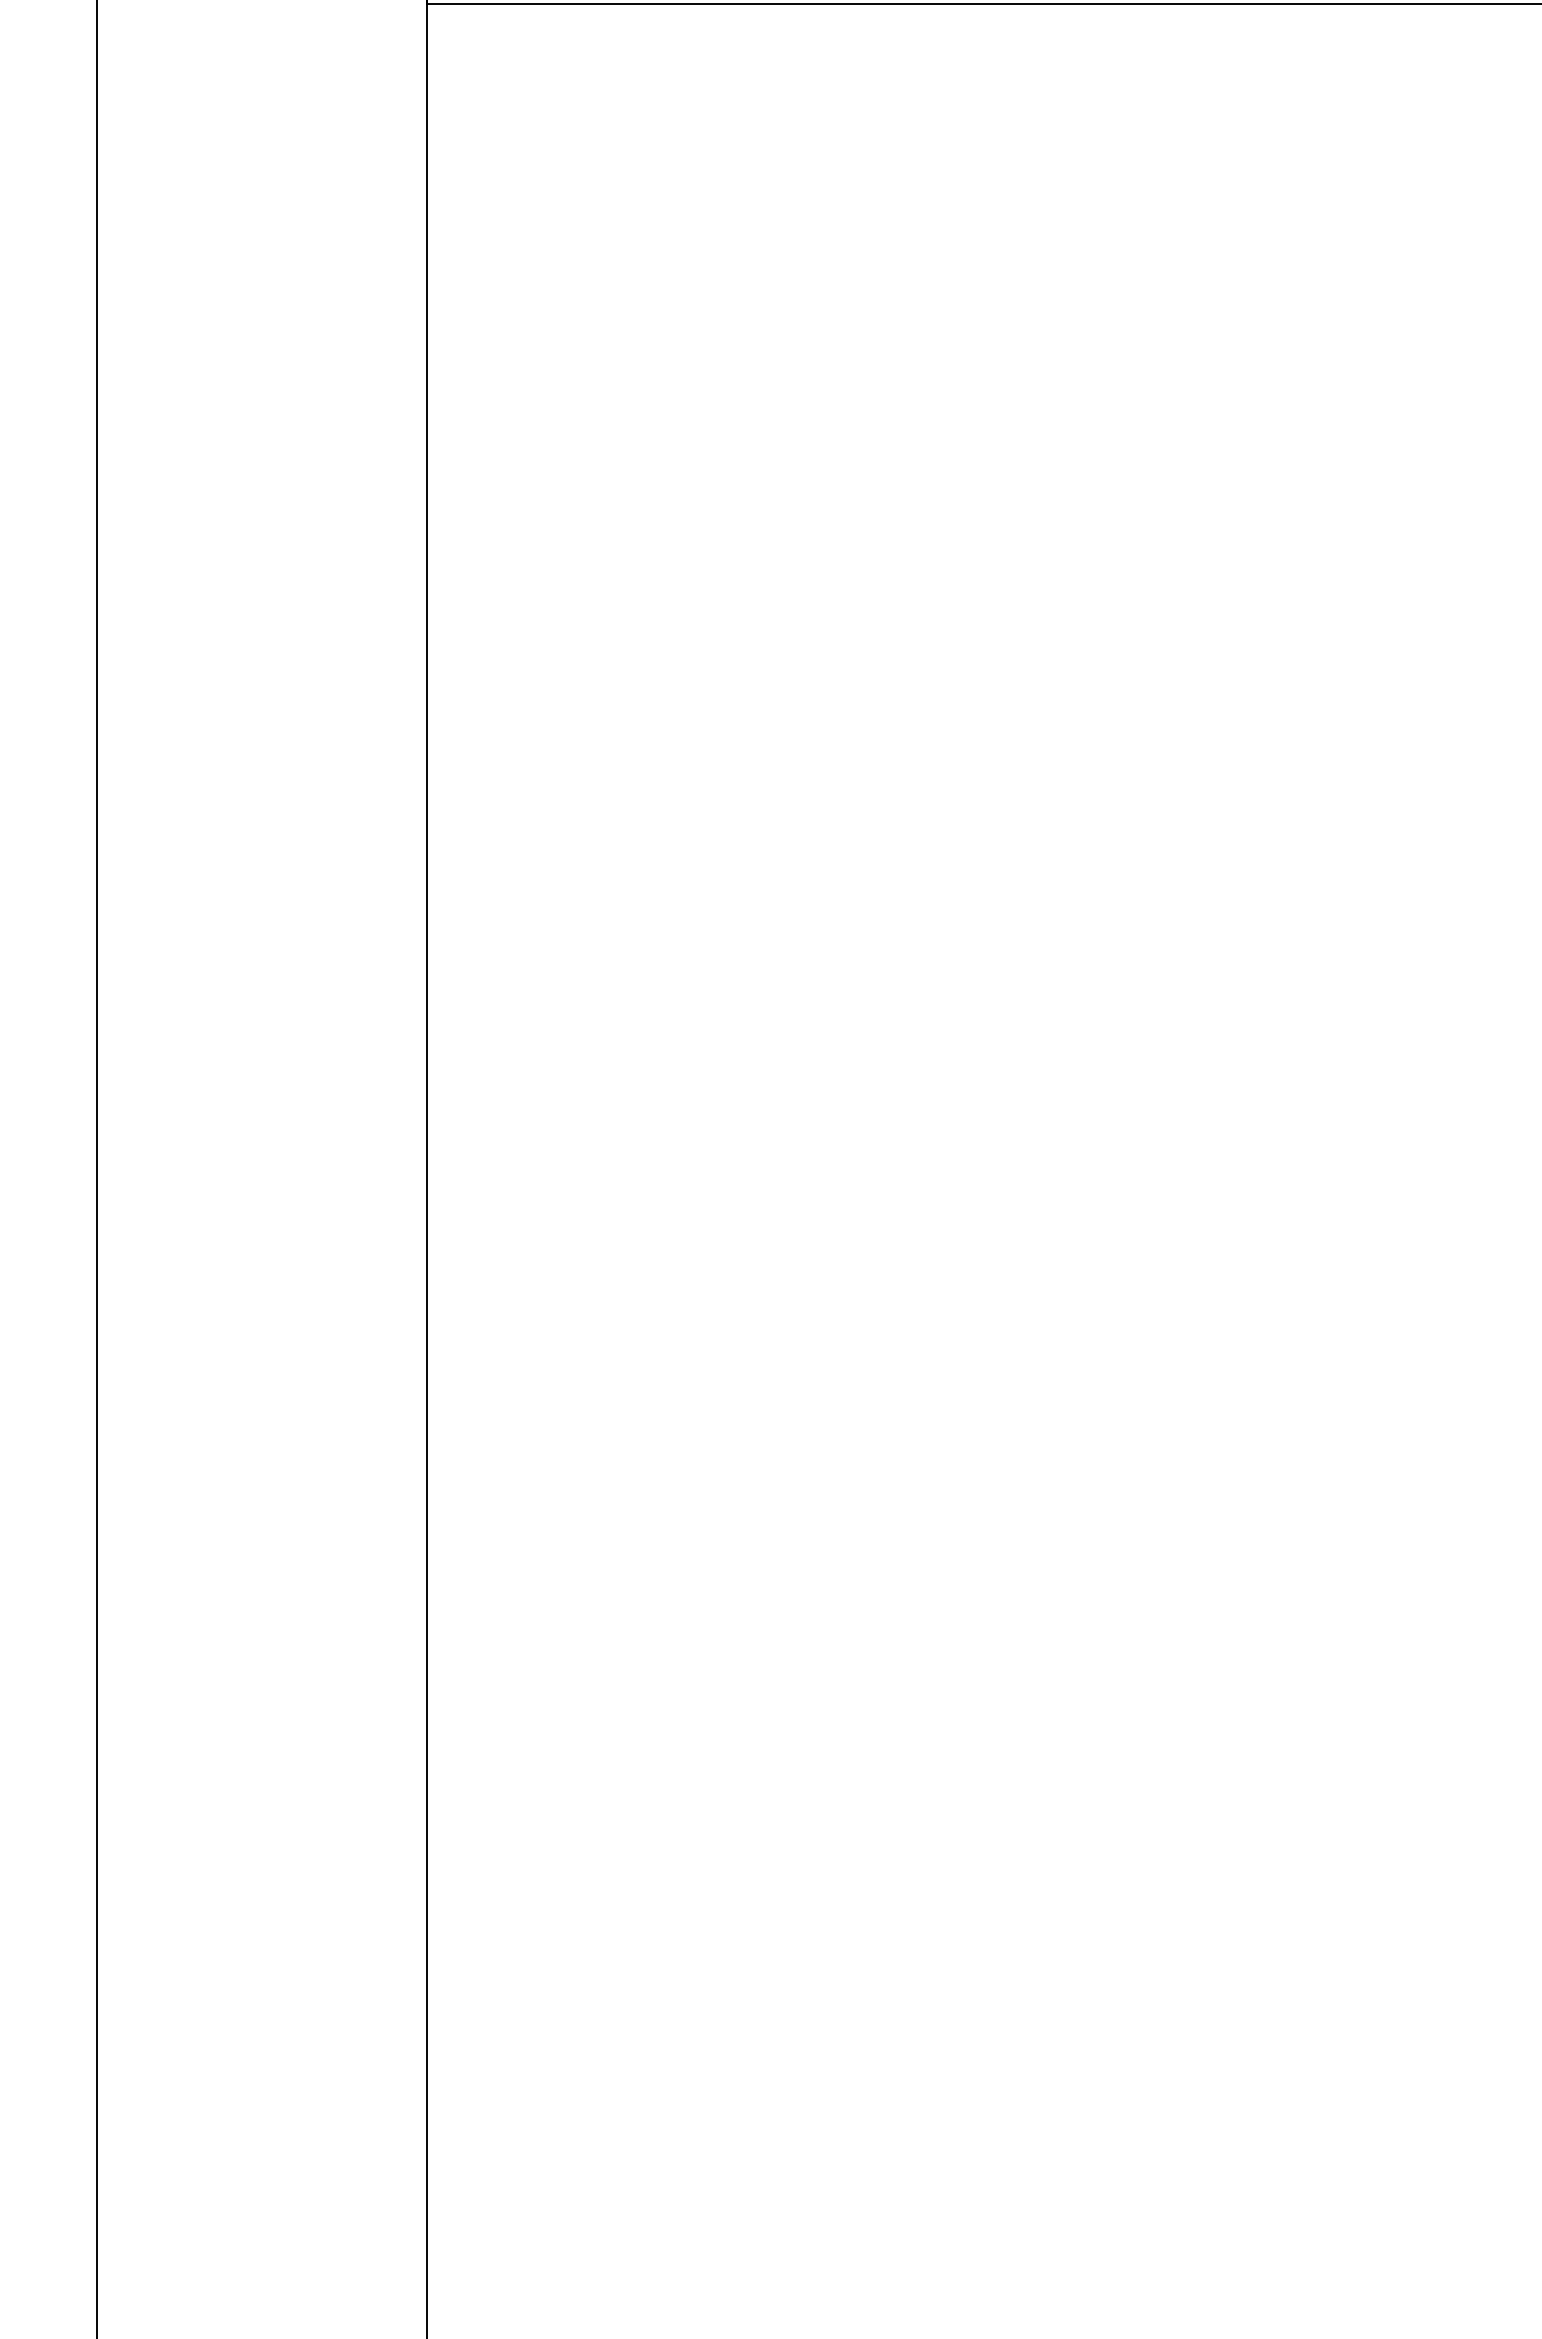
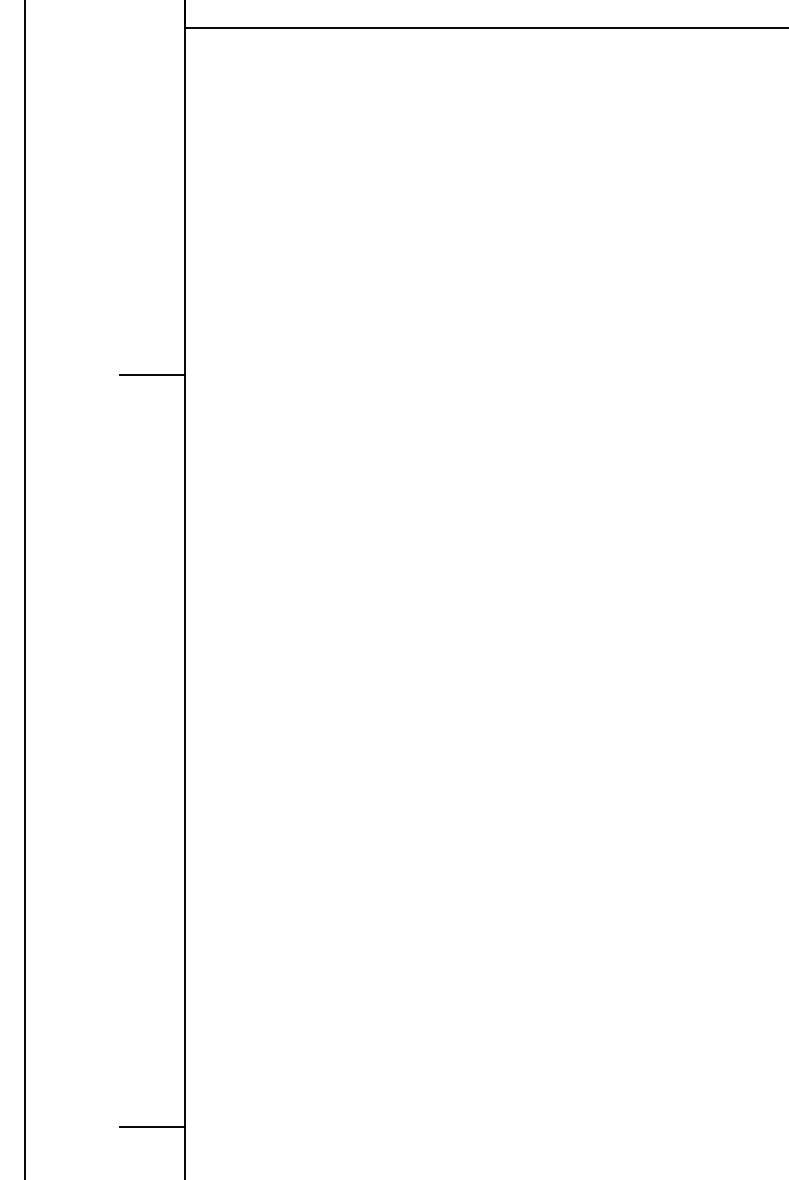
line: (358, 718) -> (151, 374), added
line: (358, 2266) -> (151, 1126), added

